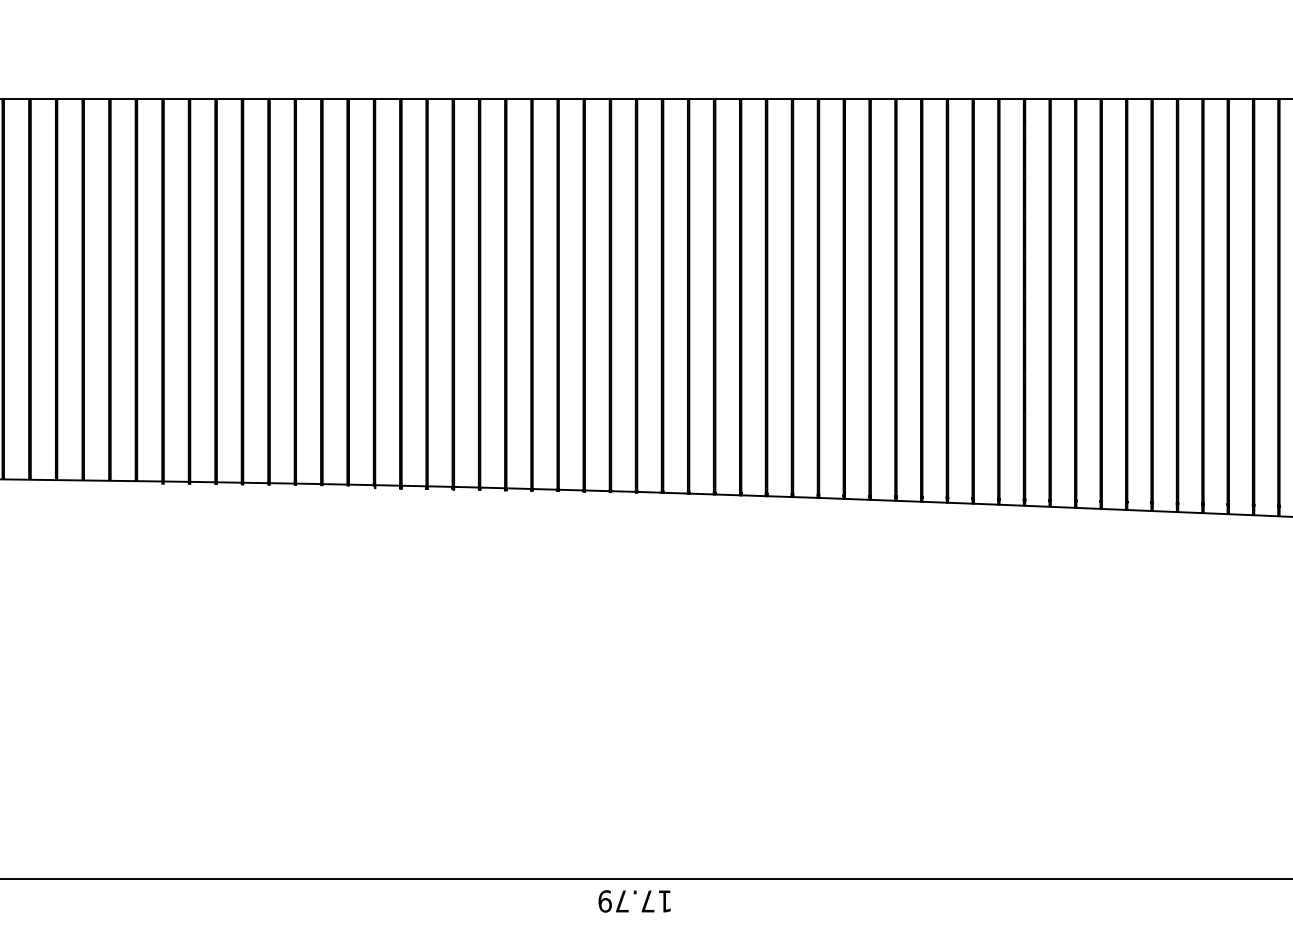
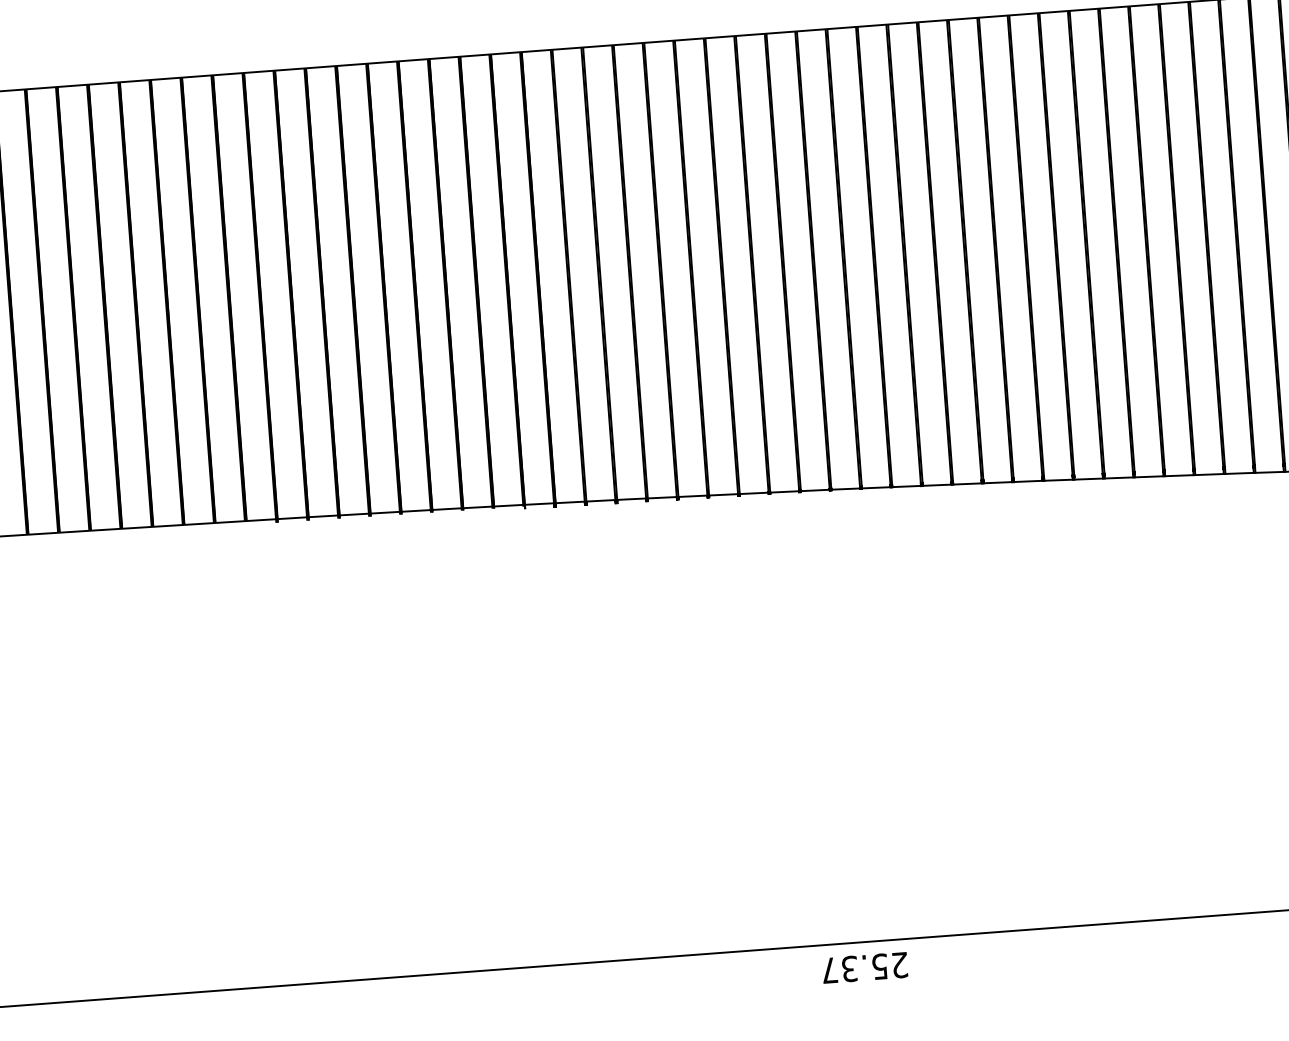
text: (634, 901) -> (864, 968), 17.79 -> 25.37

